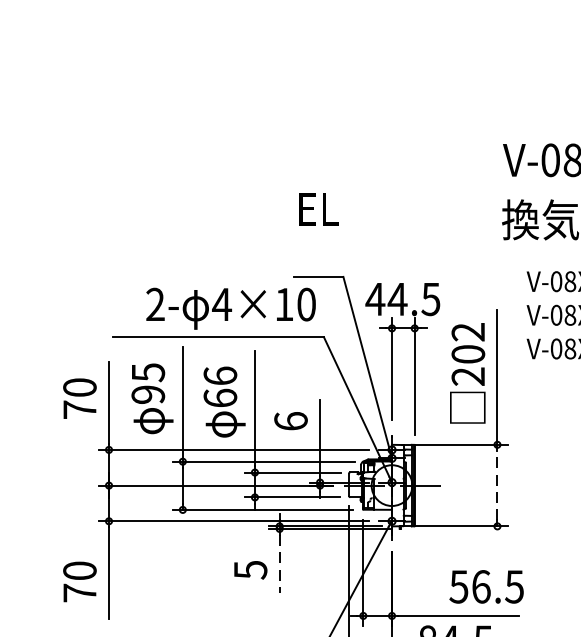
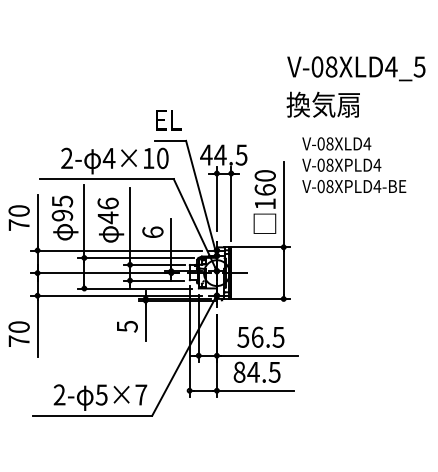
text: (318, 210) -> (168, 120), moved
text: (467, 353) -> (264, 189), 202 -> 160
text: (219, 397) -> (107, 217), 66 -> 46
line: (497, 486) -> (283, 273), dashed -> solid
line: (279, 565) -> (145, 323), dashed -> solid
text: (486, 585) -> (260, 336), moved

